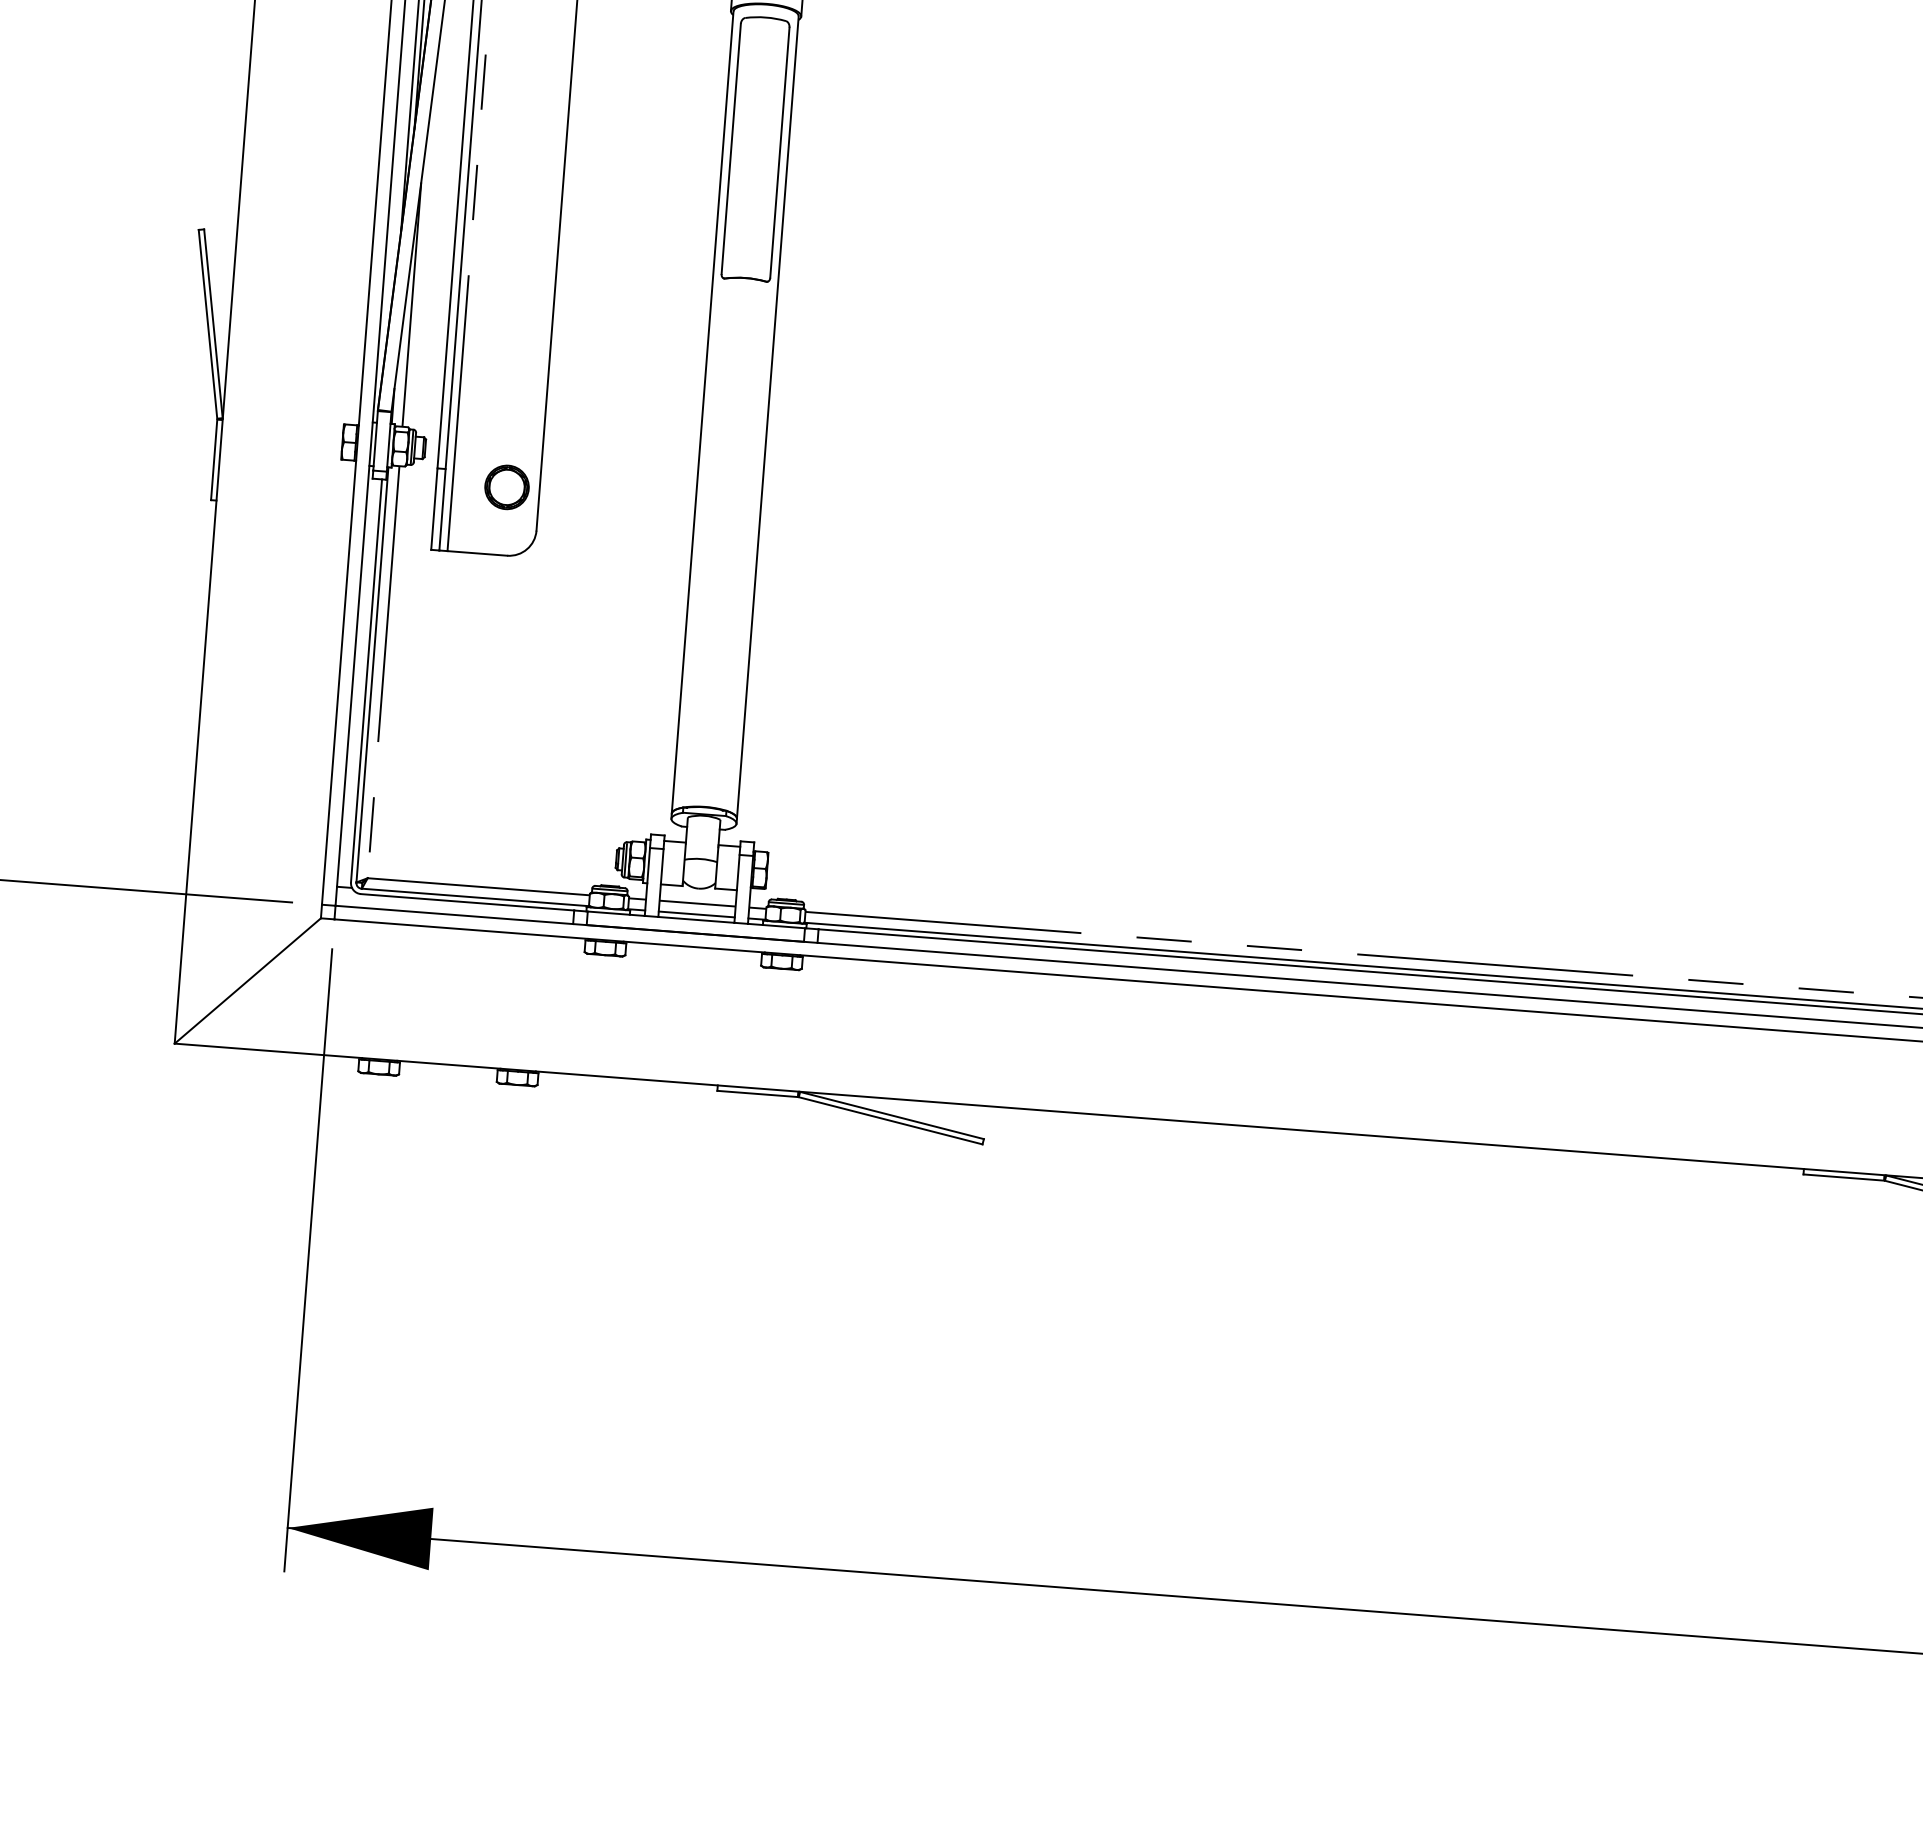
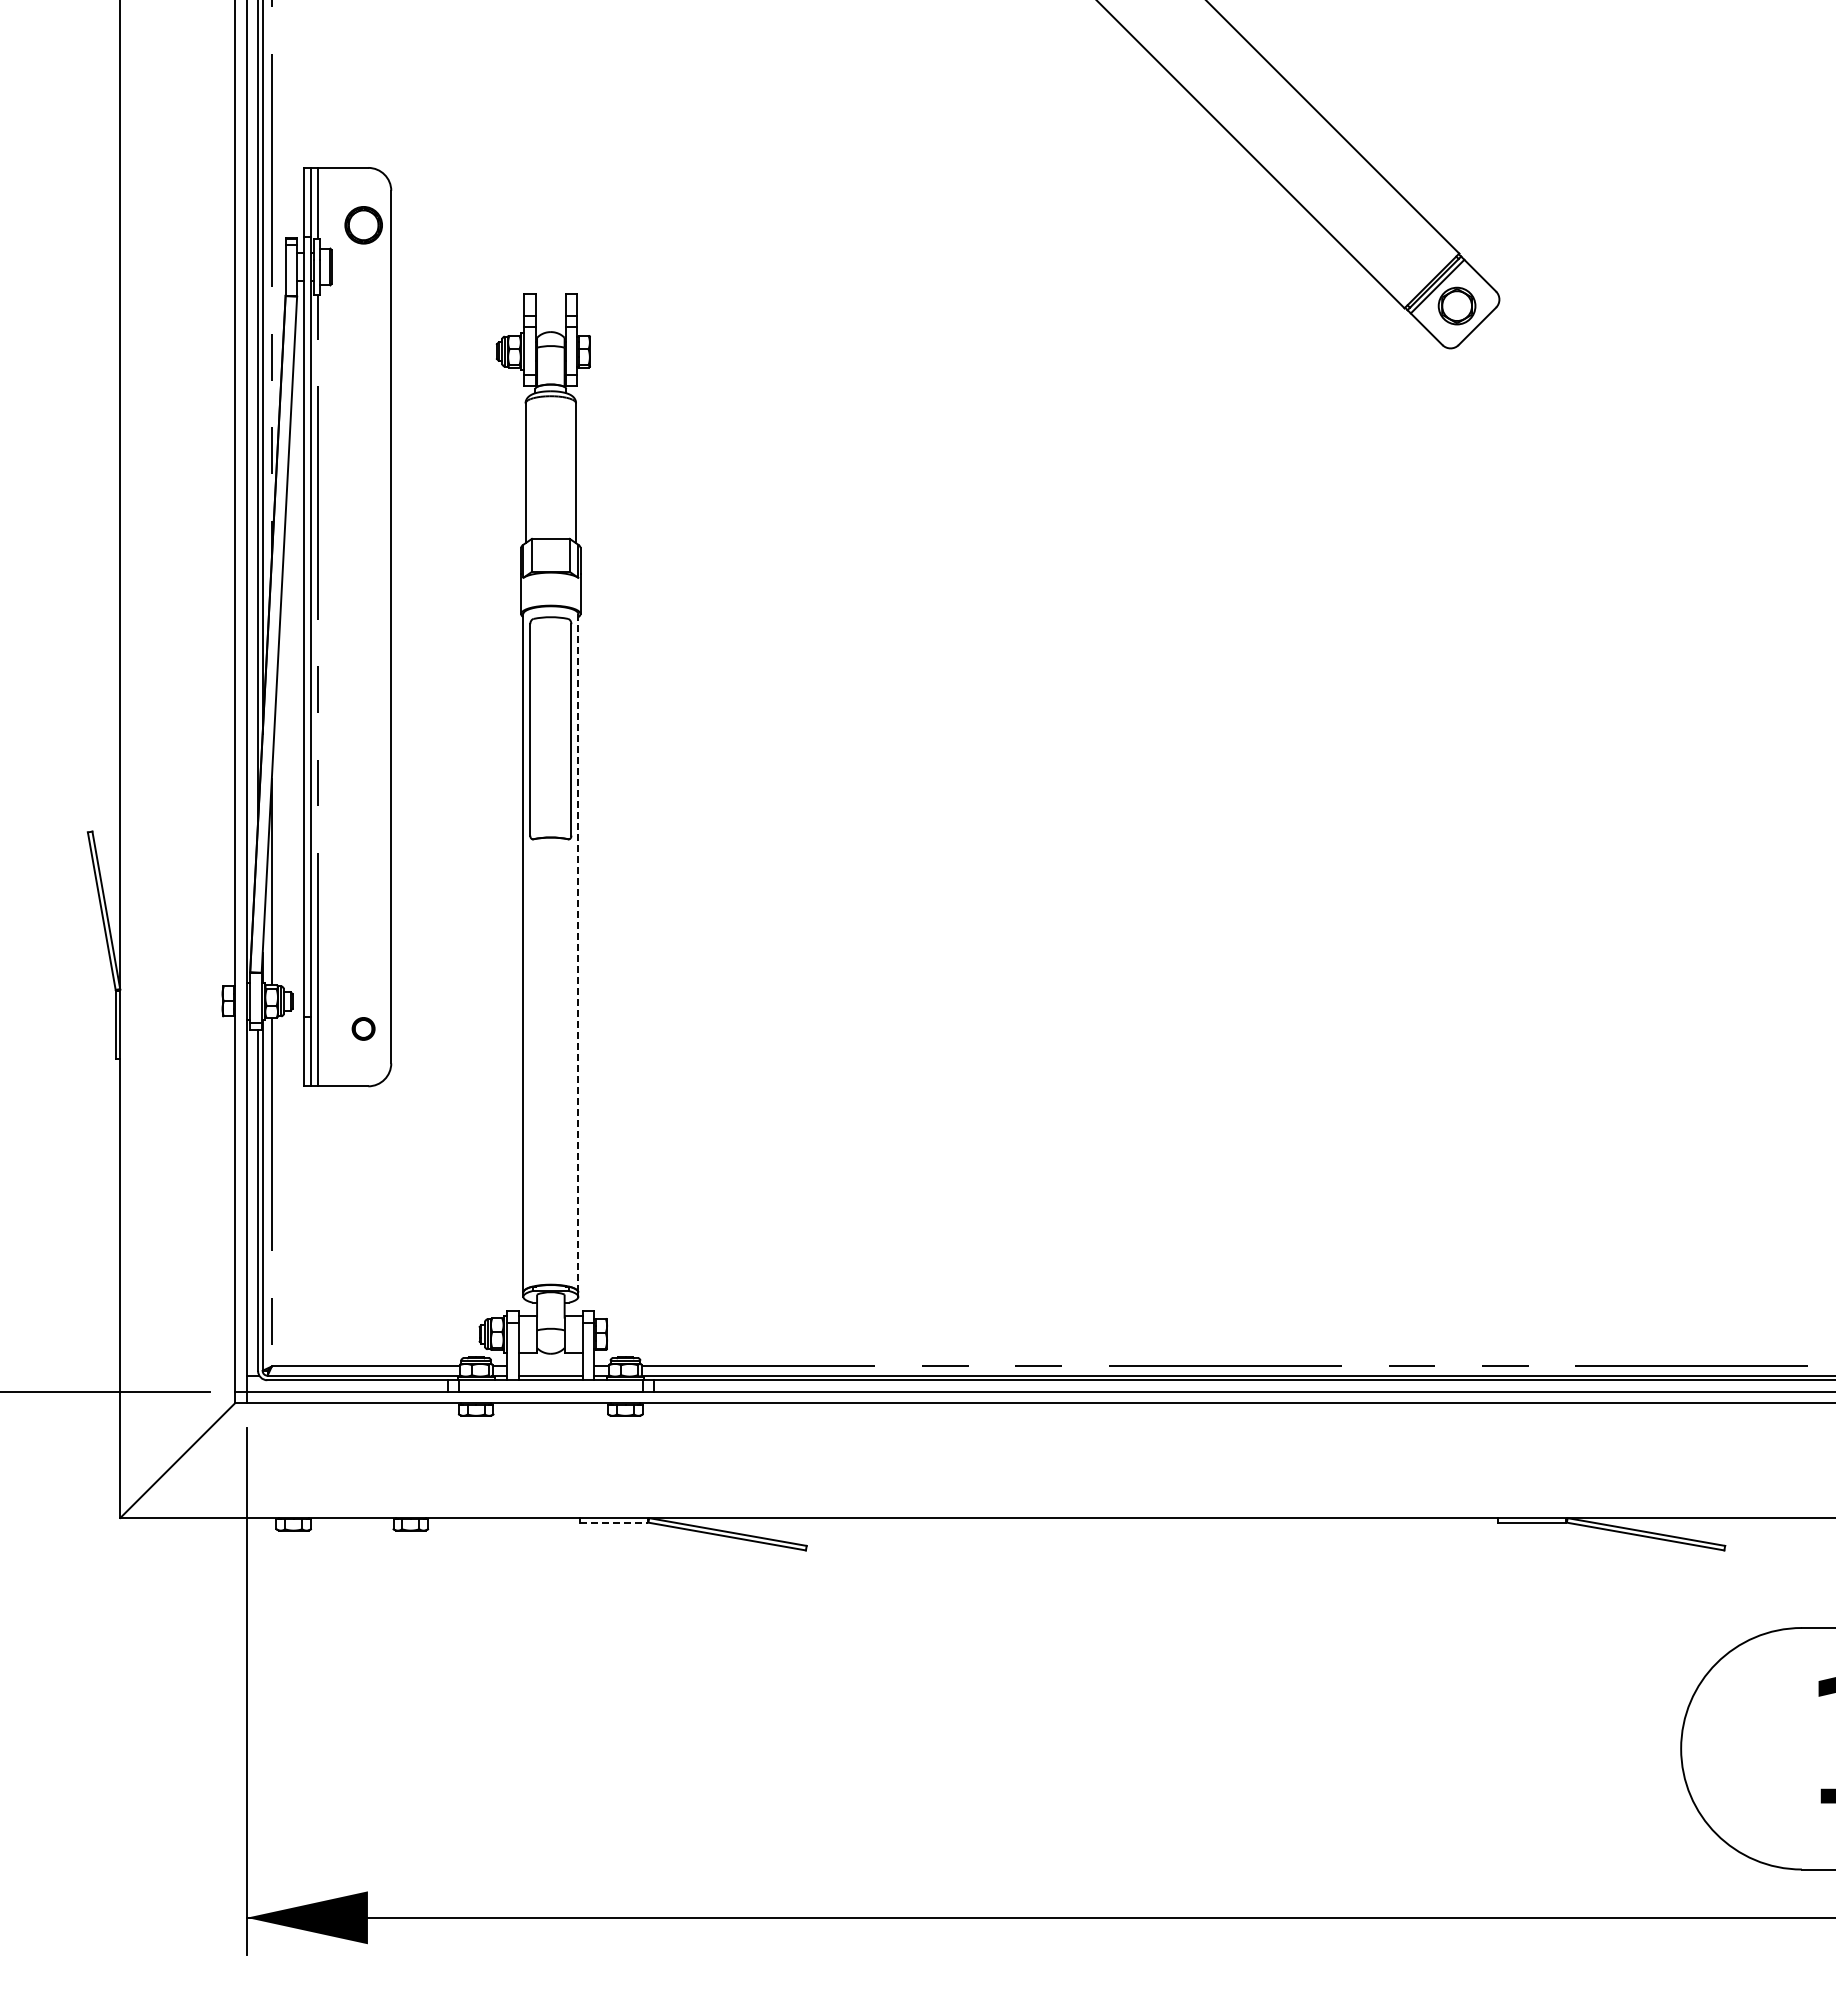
line: (767, 416) -> (578, 952), solid -> dashed
part: (506, 486) -> (363, 1028), size x0.6
line: (697, 903) -> (550, 1366), removed
line: (758, 1093) -> (614, 1522), solid -> dashed

